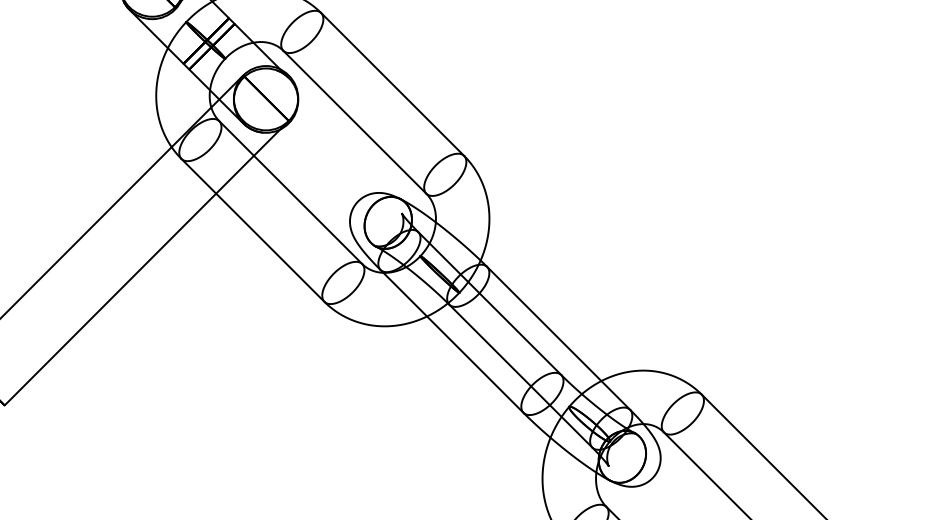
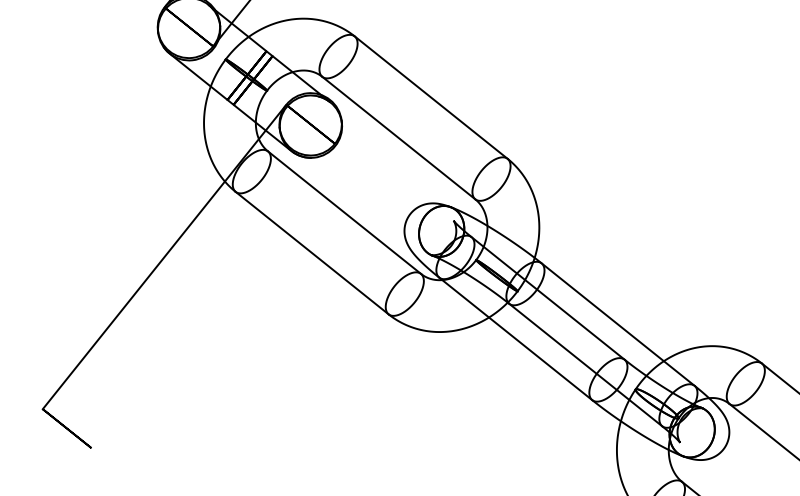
line: (146, 262) -> (212, 295), removed

